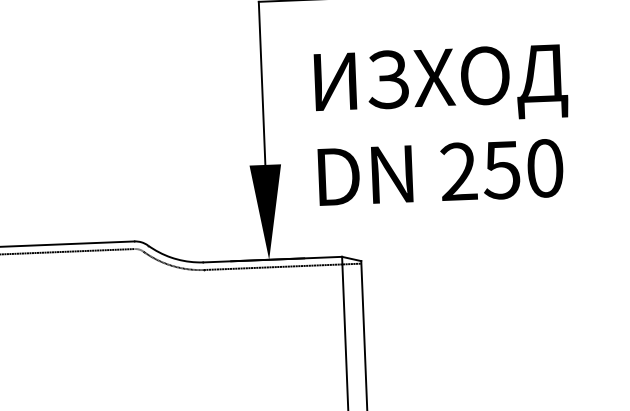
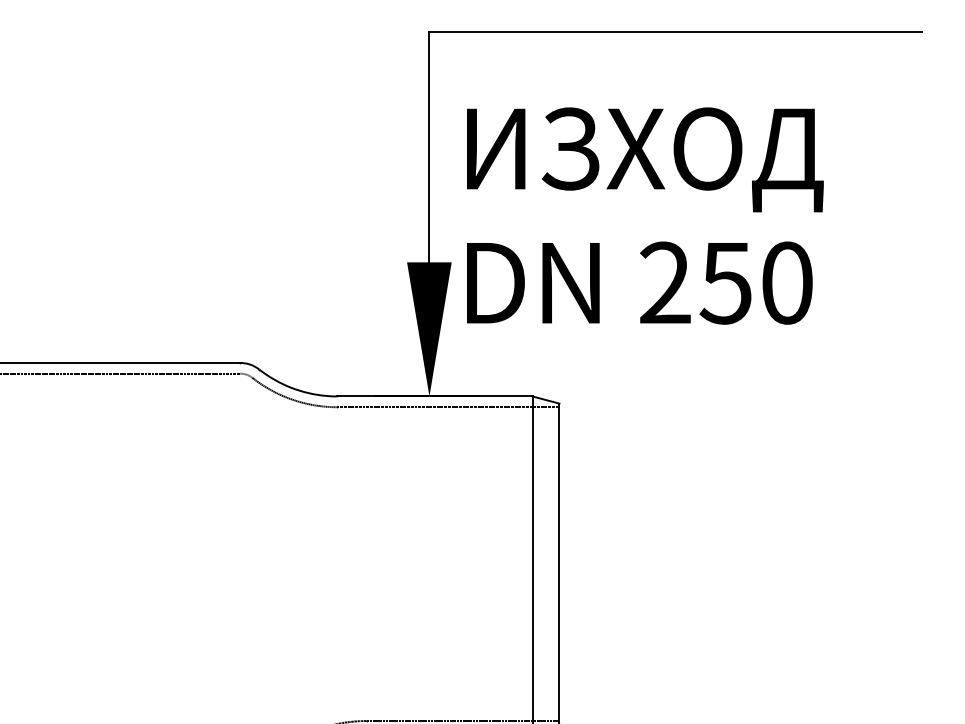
text: (442, 124) -> (645, 215), moved

